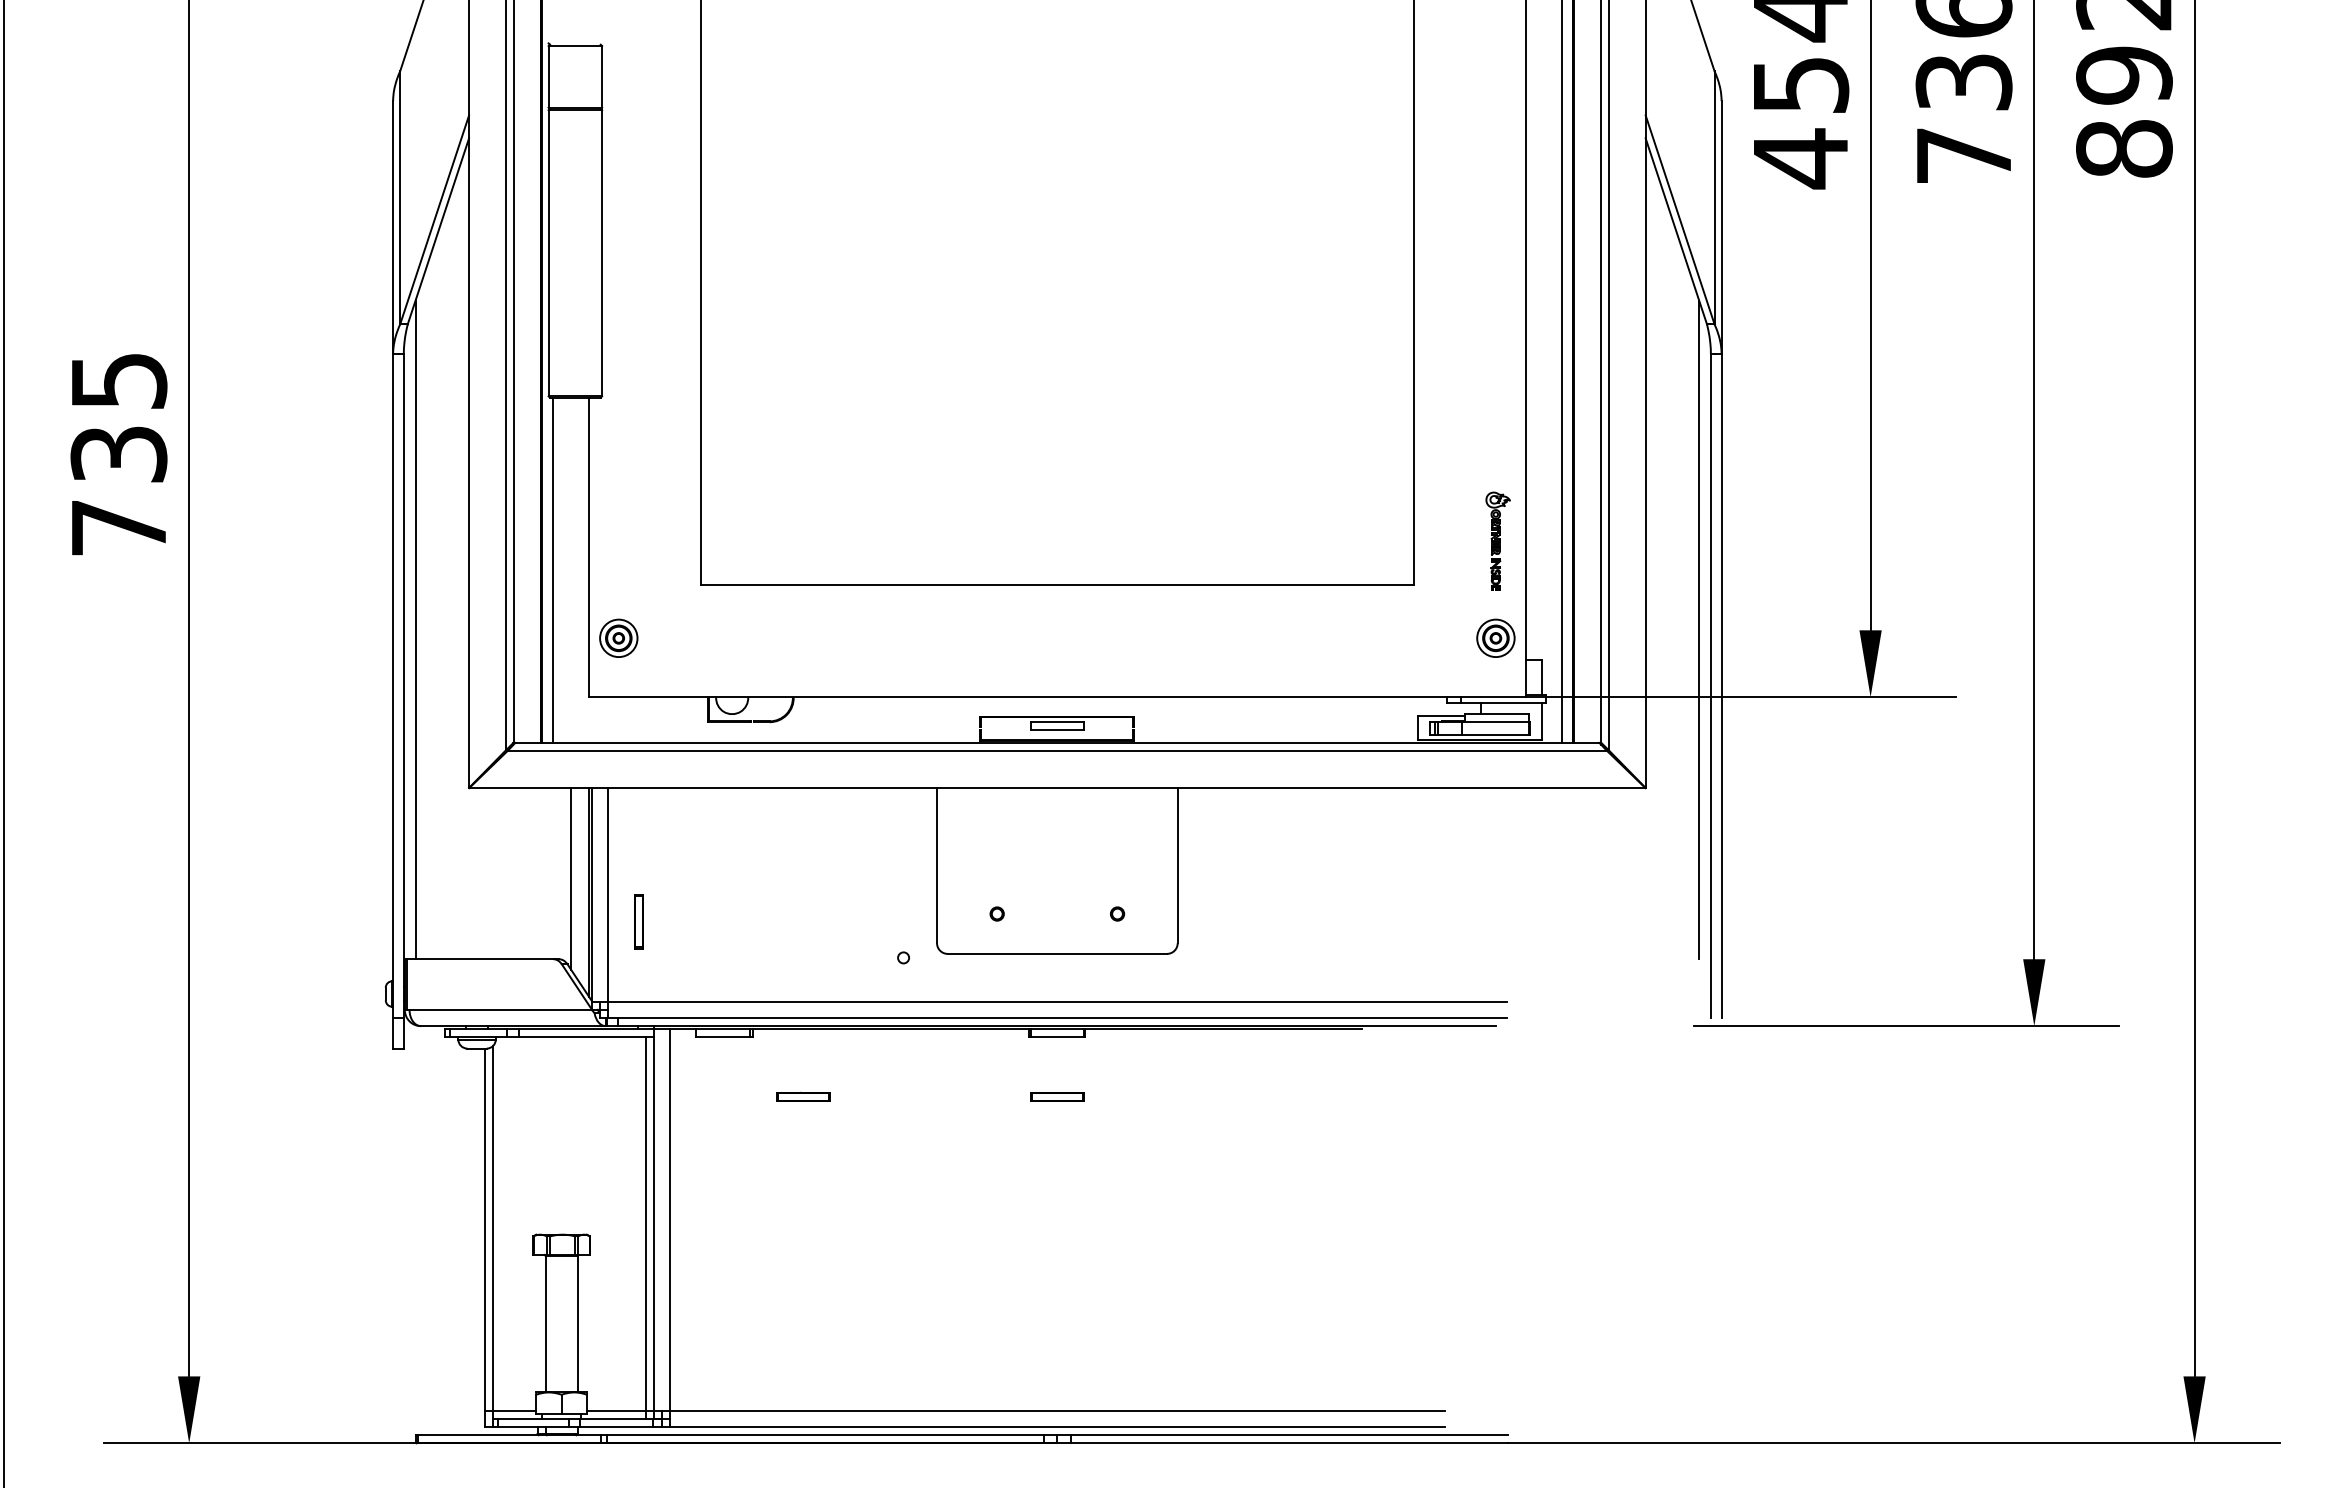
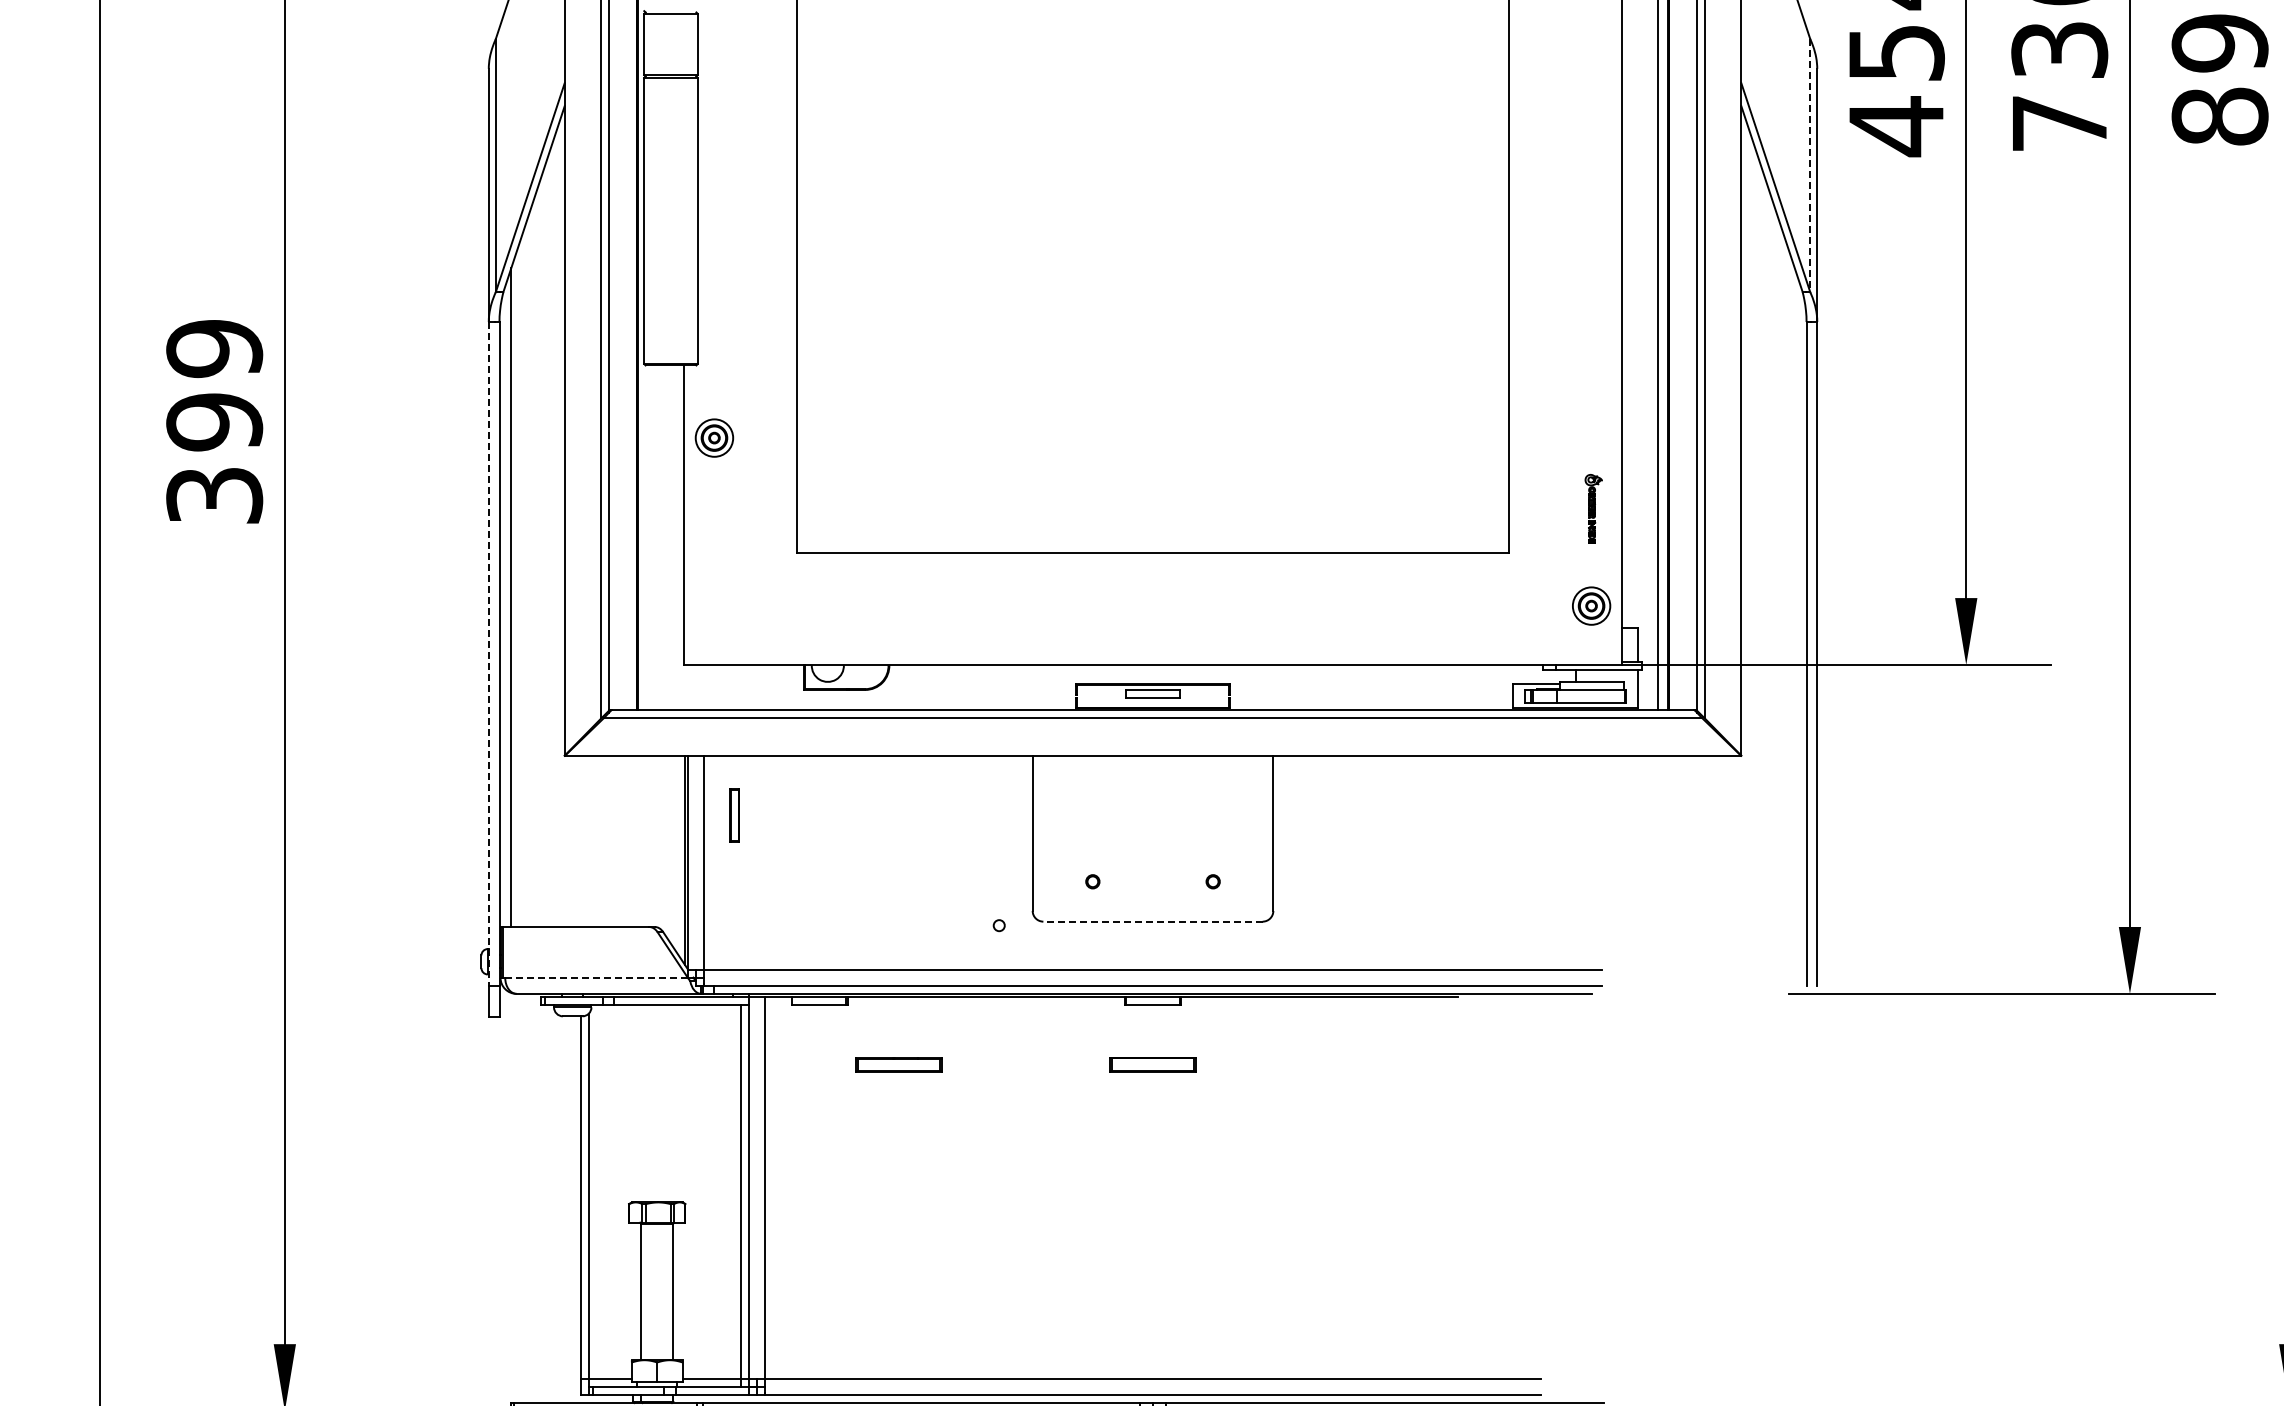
line: (1714, 197) -> (1810, 165), solid -> dashed
text: (118, 453) -> (214, 421), 735 -> 399
part: (1497, 540) -> (1593, 508), size x0.7
line: (552, 569) -> (648, 537), removed
line: (1699, 629) -> (1795, 597), removed
part: (618, 637) -> (714, 437), moved
line: (393, 686) -> (489, 654), solid -> dashed
line: (571, 879) -> (667, 847), removed
part: (638, 921) -> (734, 815), moved
line: (1057, 953) -> (1153, 921), solid -> dashed
line: (500, 1010) -> (596, 978), solid -> dashed
part: (803, 1096) -> (899, 1064), size x1.6
part: (1057, 1096) -> (1153, 1064), size x1.6

